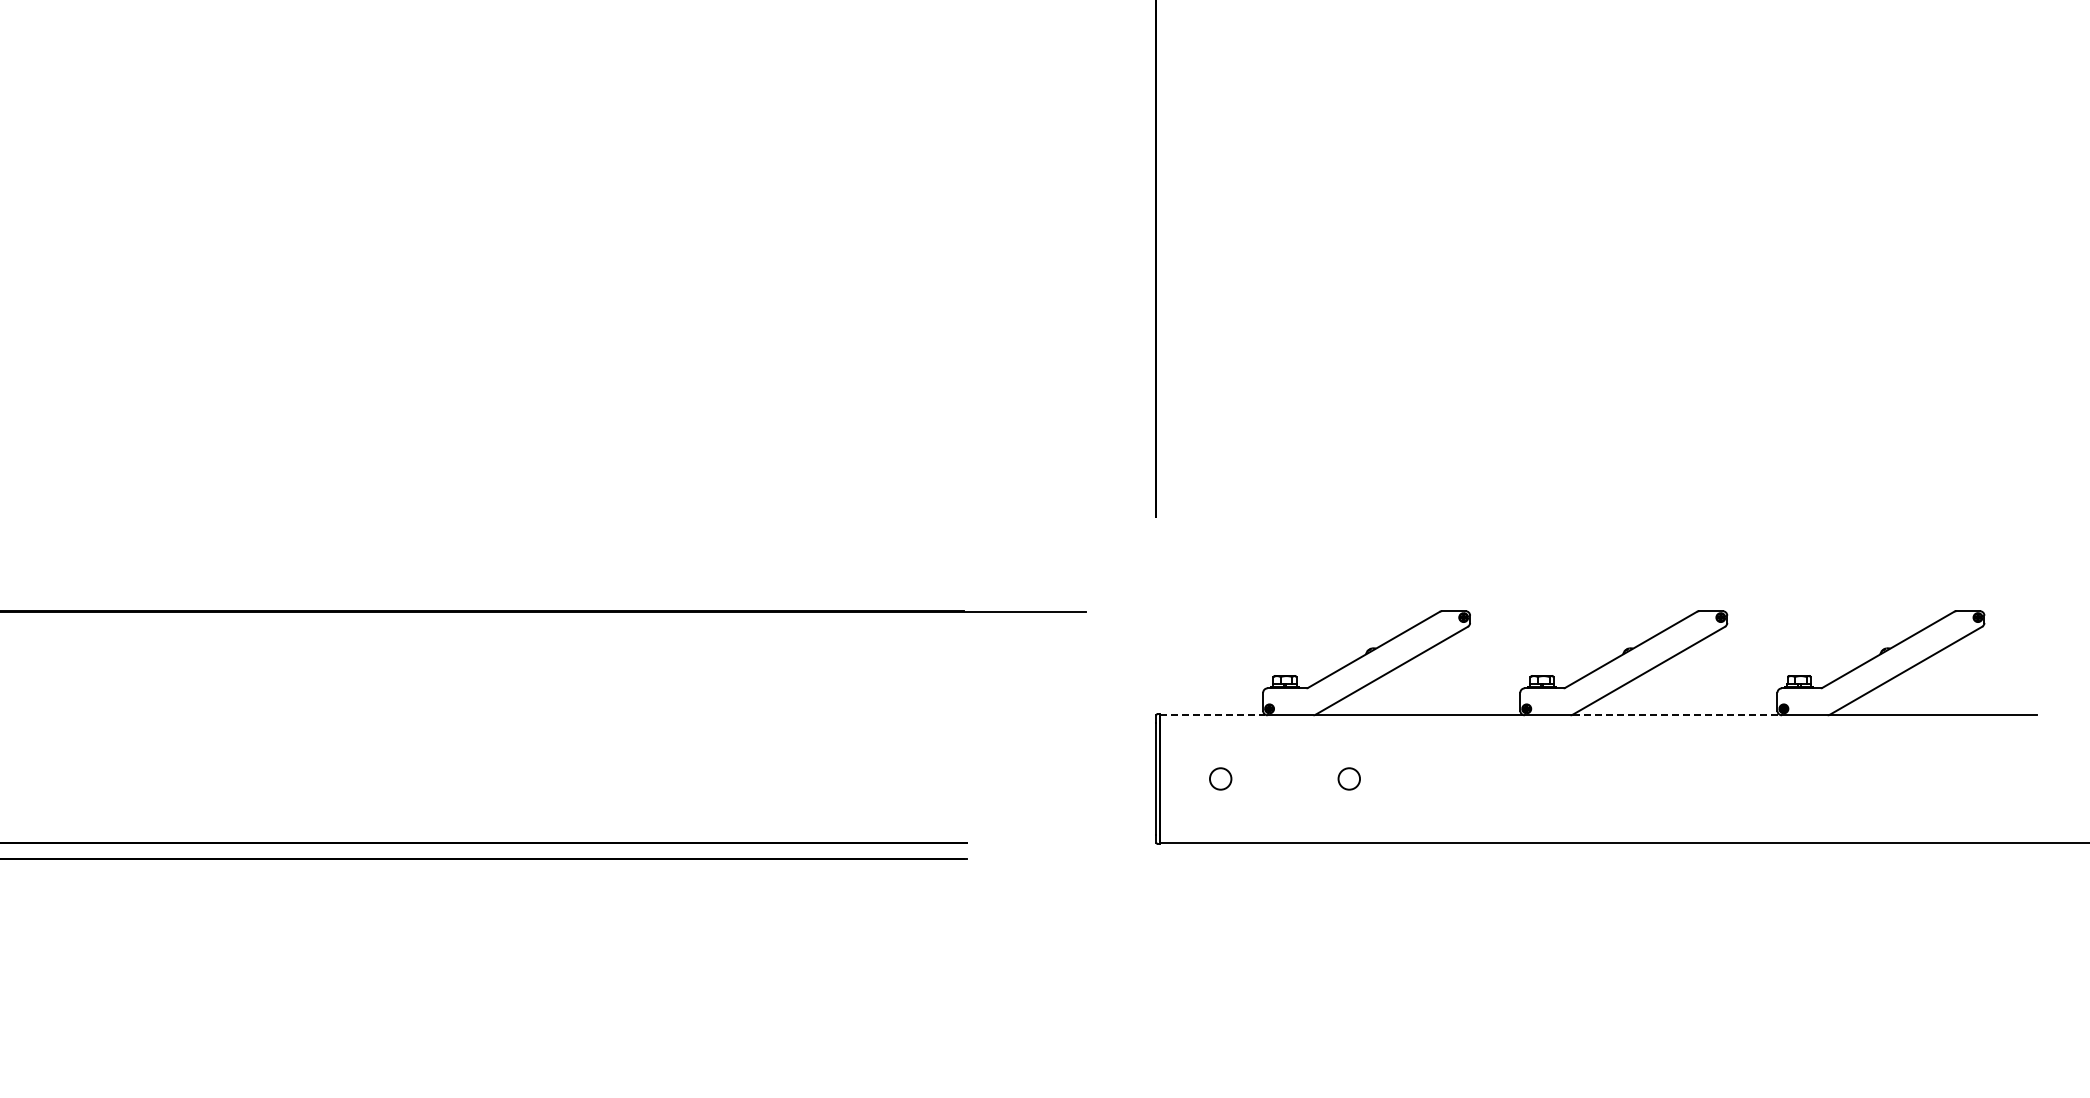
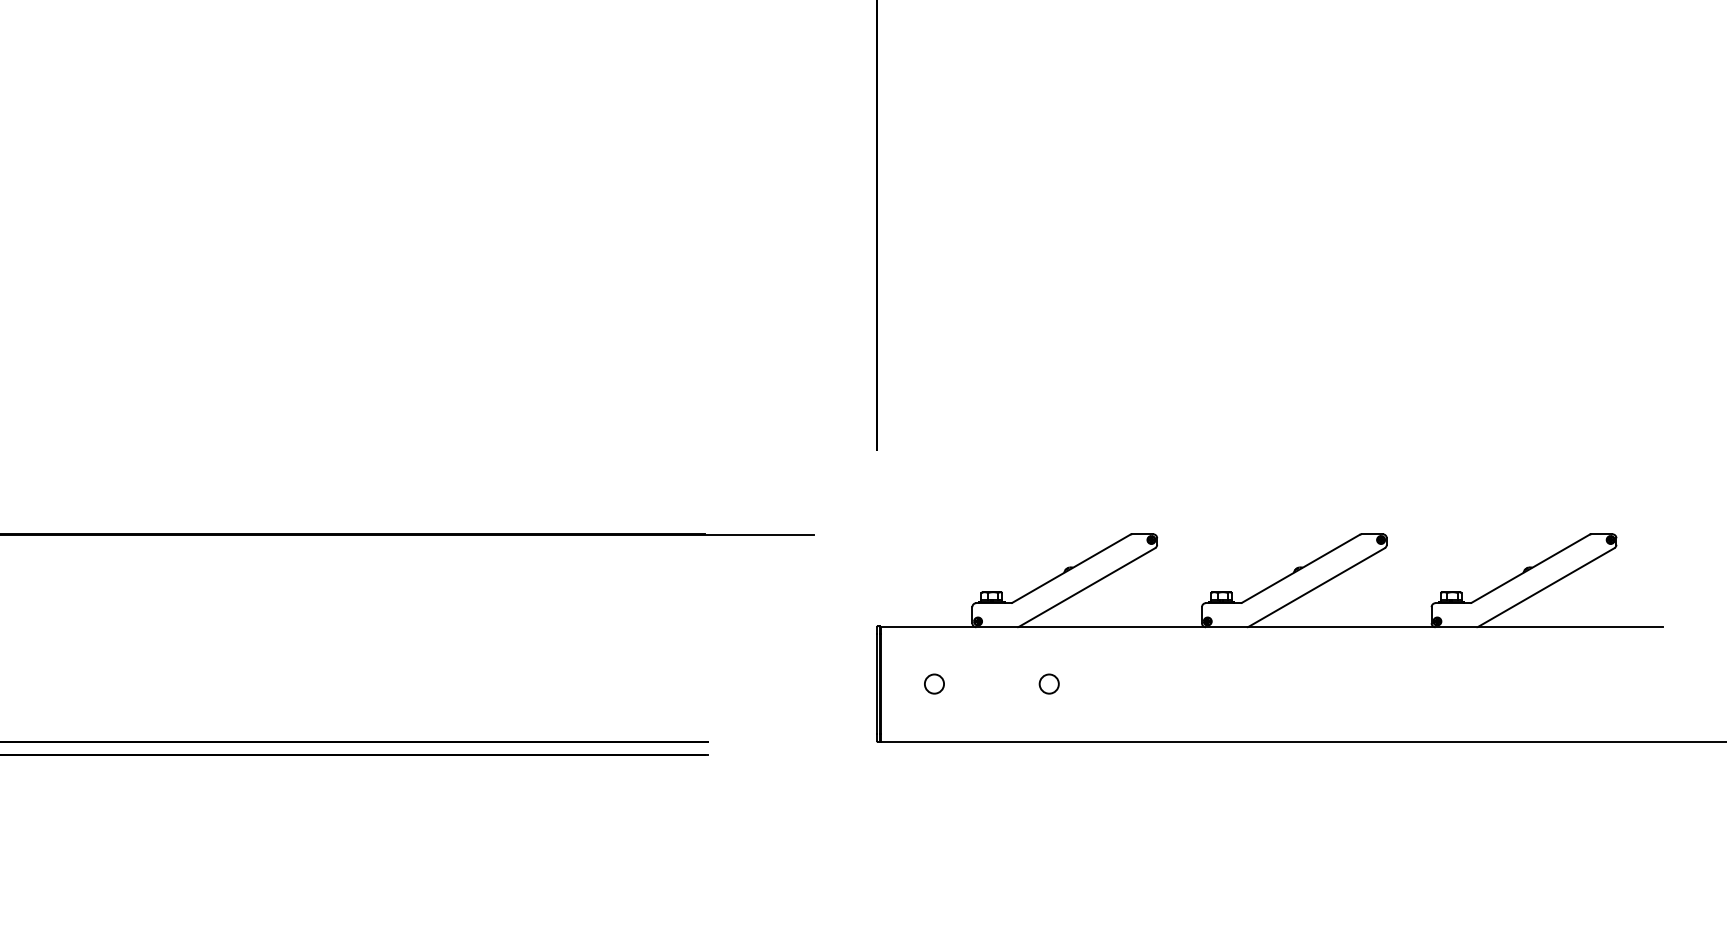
line: (1212, 714) -> (927, 626), dashed -> solid
line: (1676, 714) -> (1341, 626), dashed -> solid

